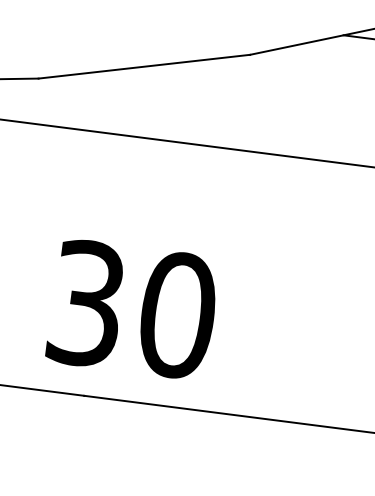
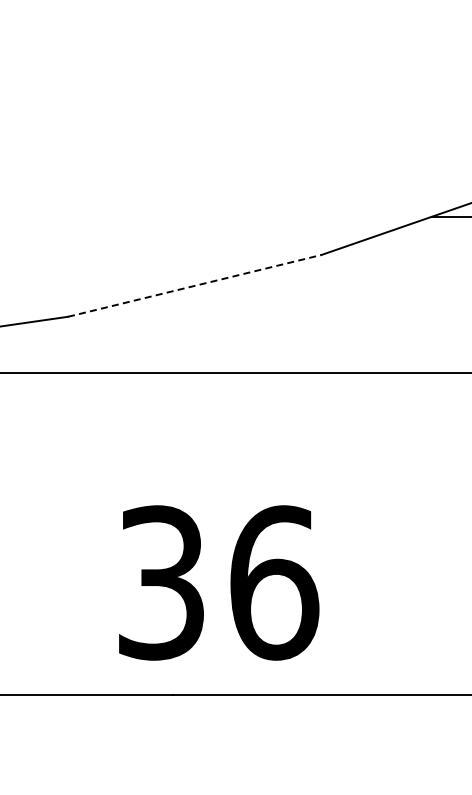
line: (144, 66) -> (195, 285), solid -> dashed
text: (178, 314) -> (274, 582), 30 -> 36

